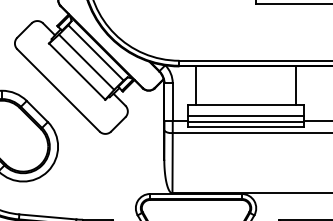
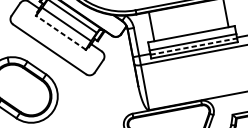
line: (77, 71) -> (61, 32), solid -> dashed
line: (246, 122) -> (194, 46), solid -> dashed

